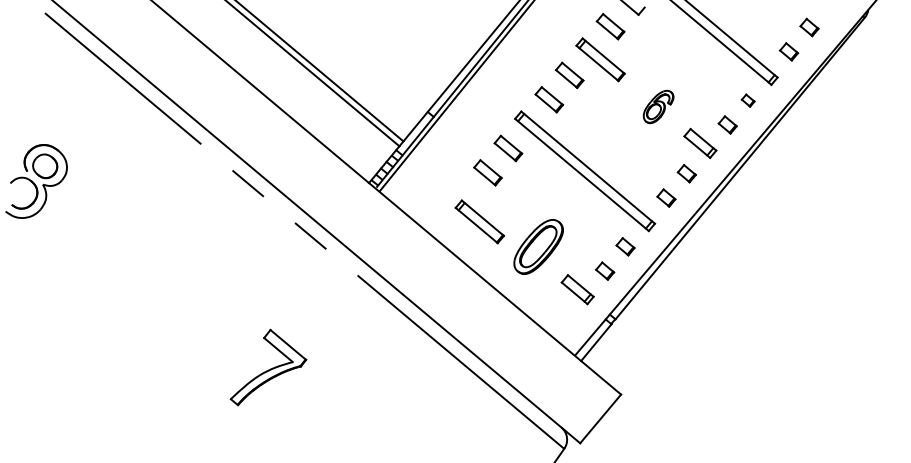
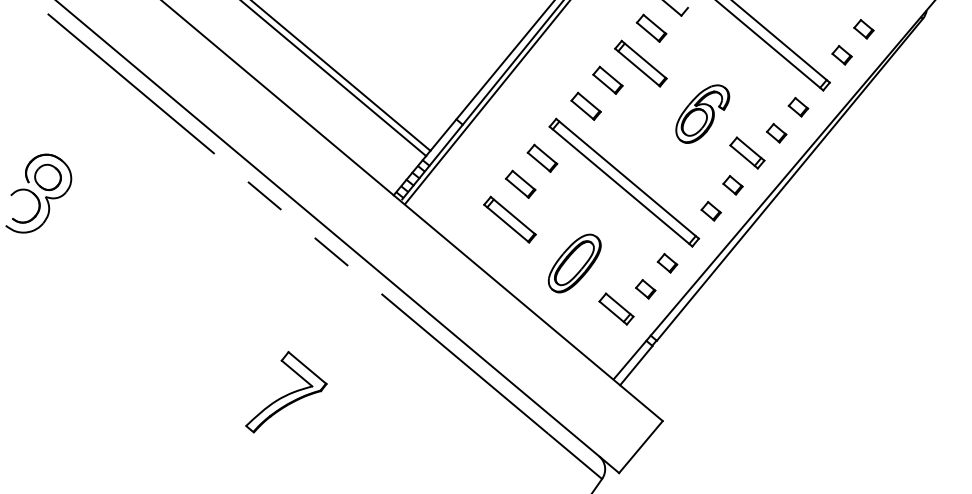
part: (748, 100) -> (798, 107), size x1.43
part: (658, 106) -> (702, 113), size x1.67
part: (479, 221) -> (509, 219), moved

